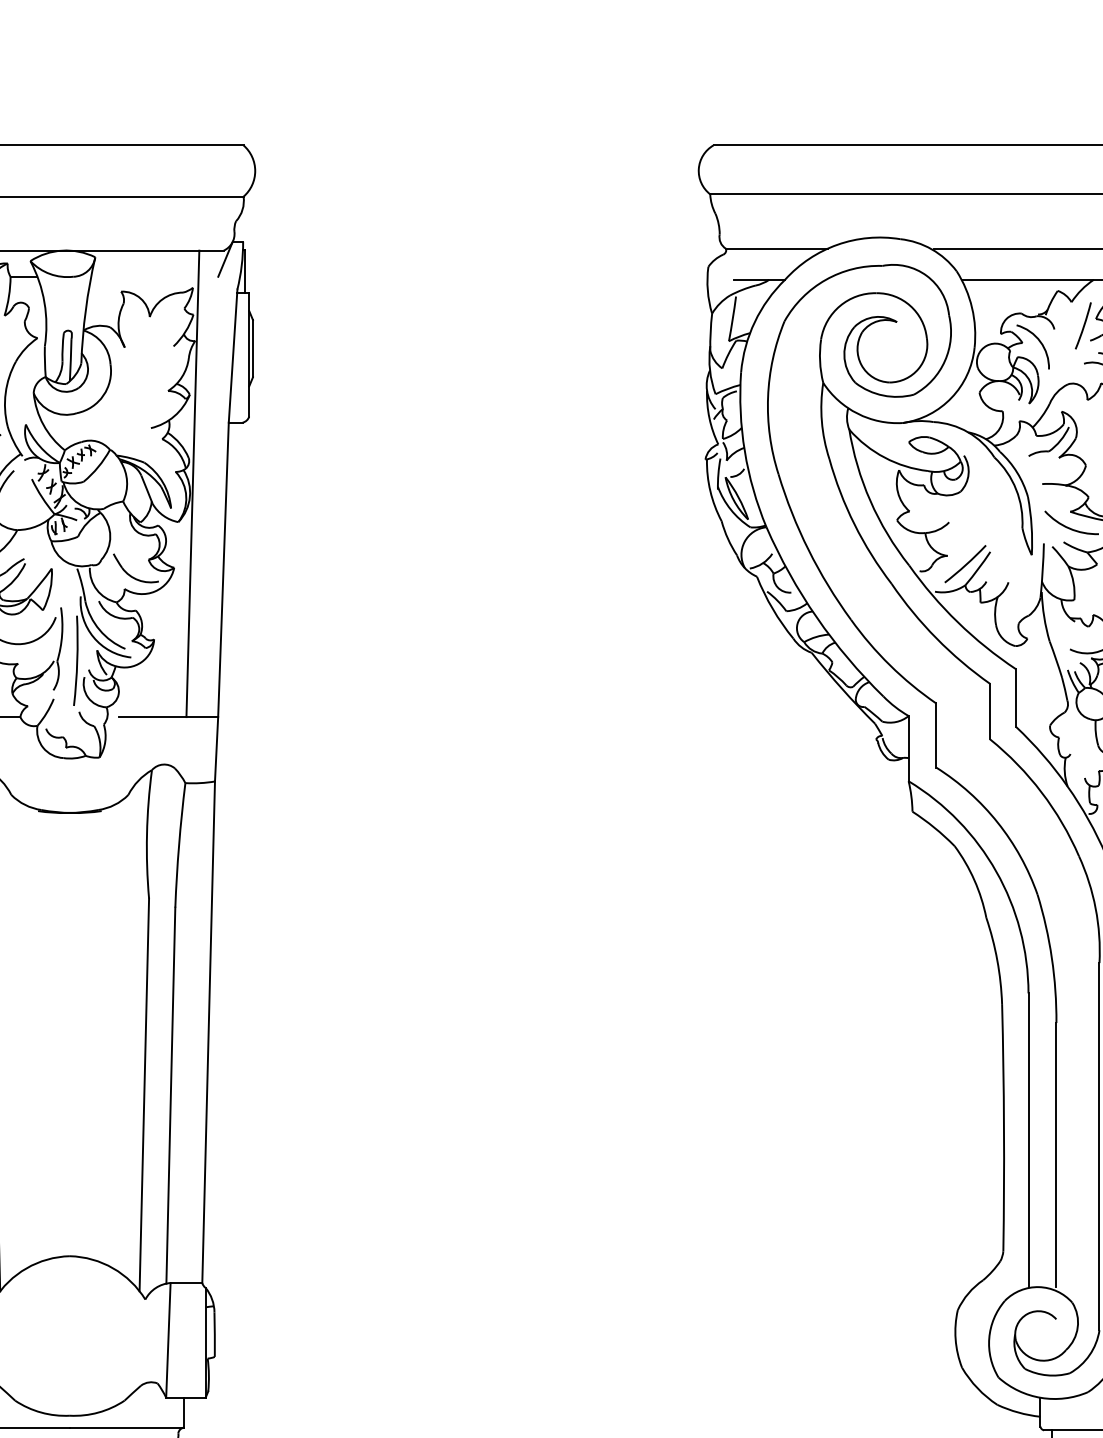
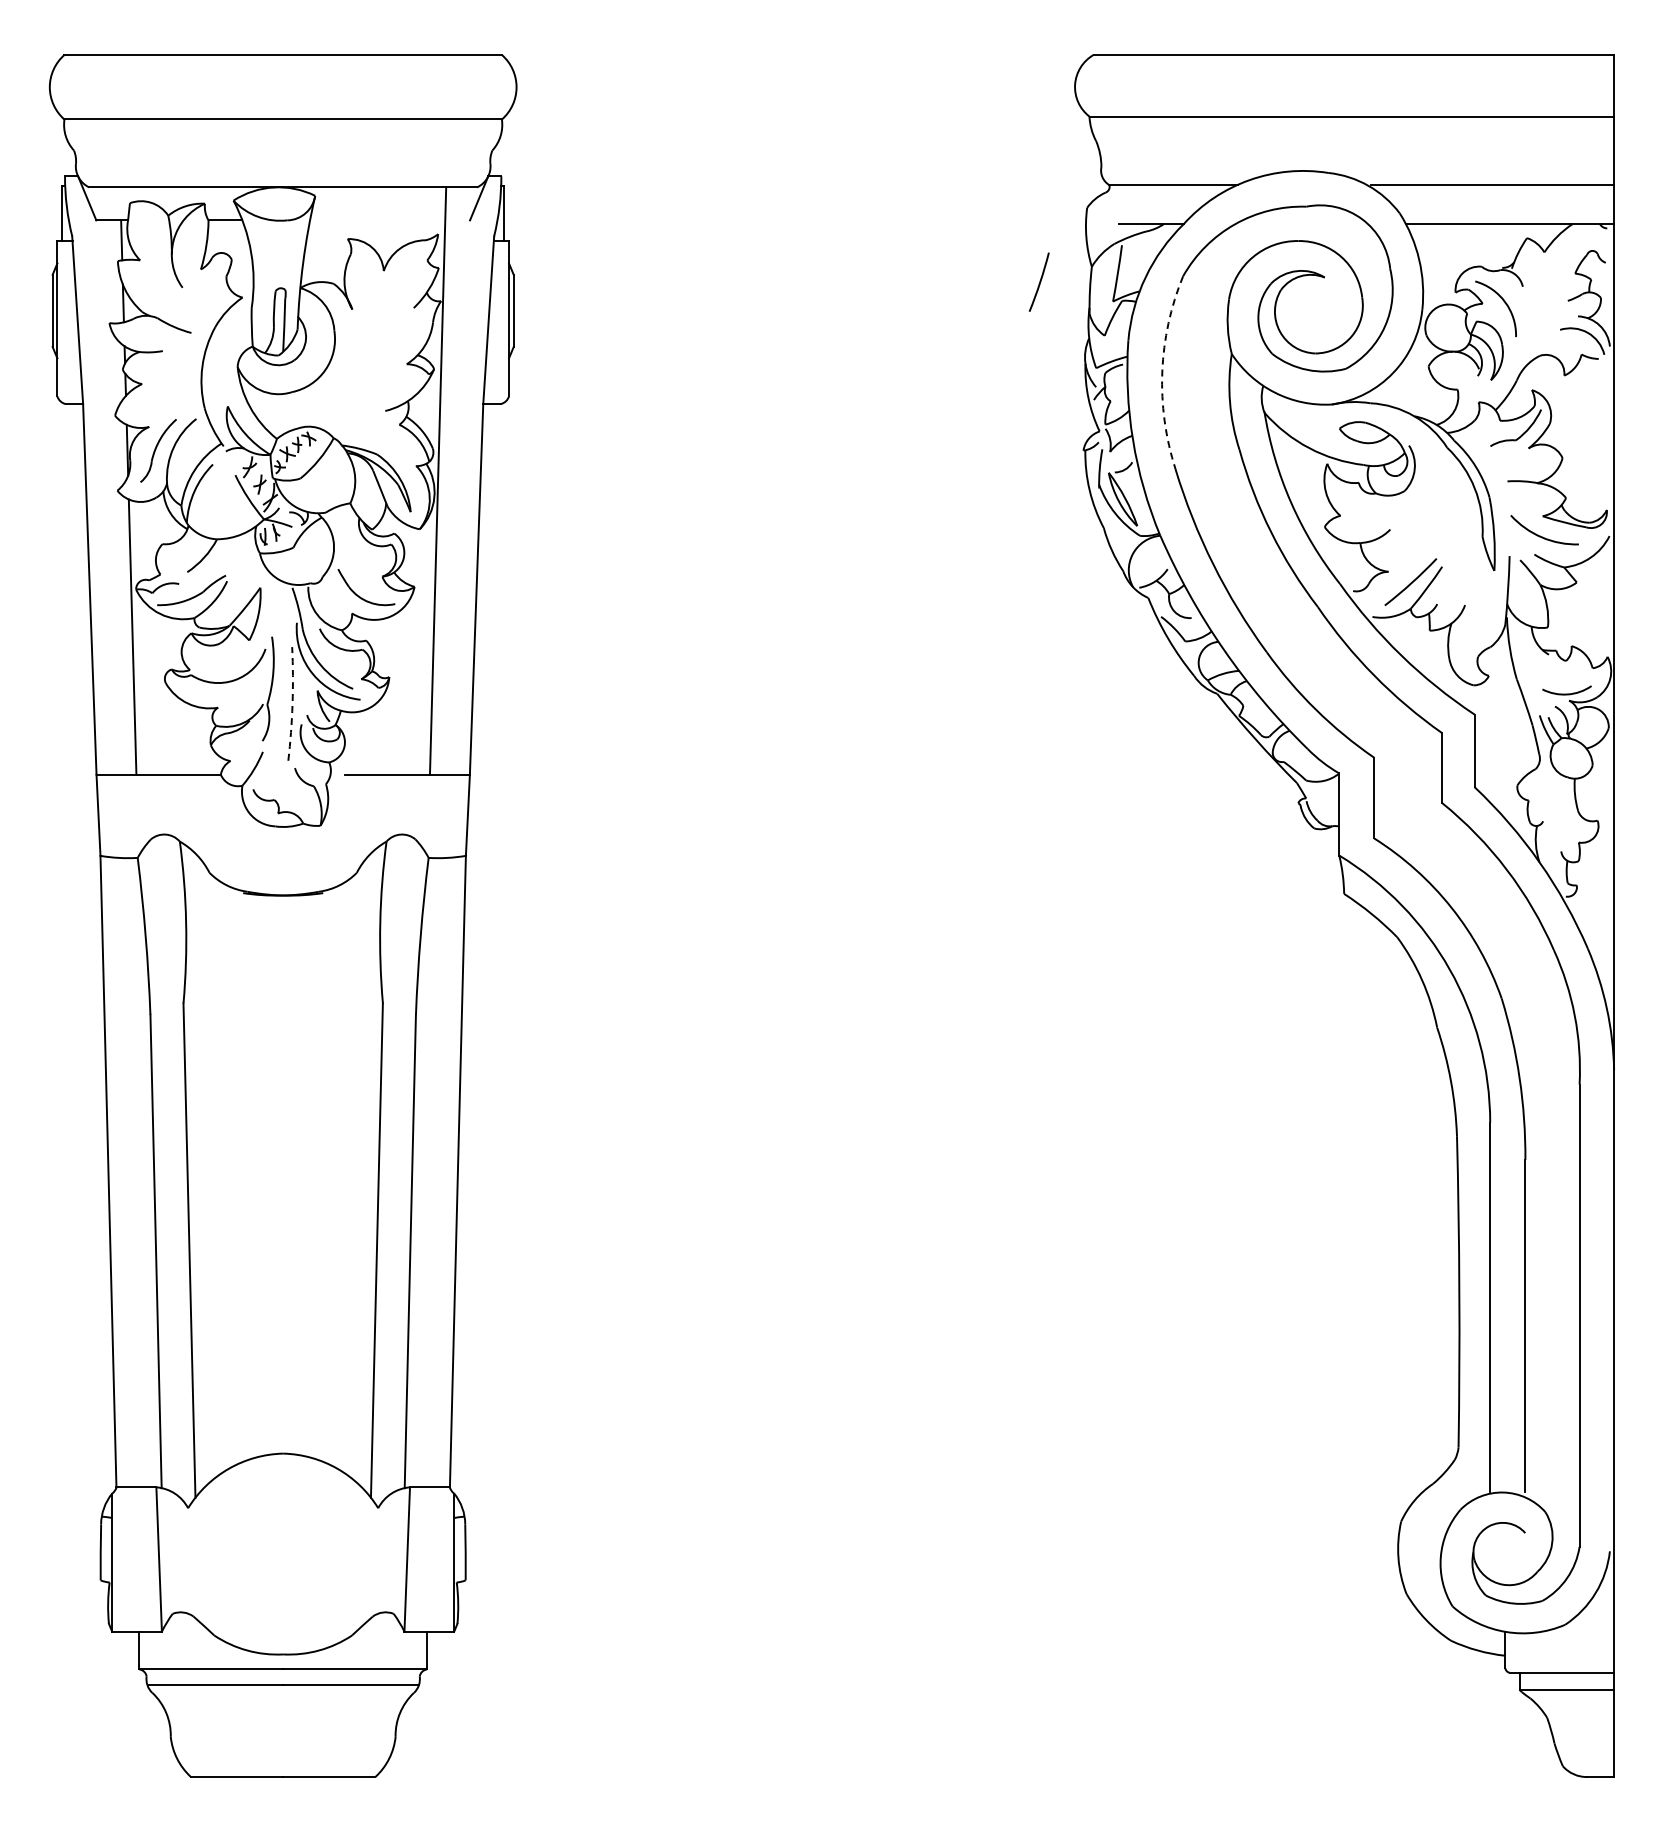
line: (1083, 325) -> (1039, 281), moved
arc: (768, 397) -> (1162, 372), solid -> dashed
arc: (77, 661) -> (292, 704), solid -> dashed

